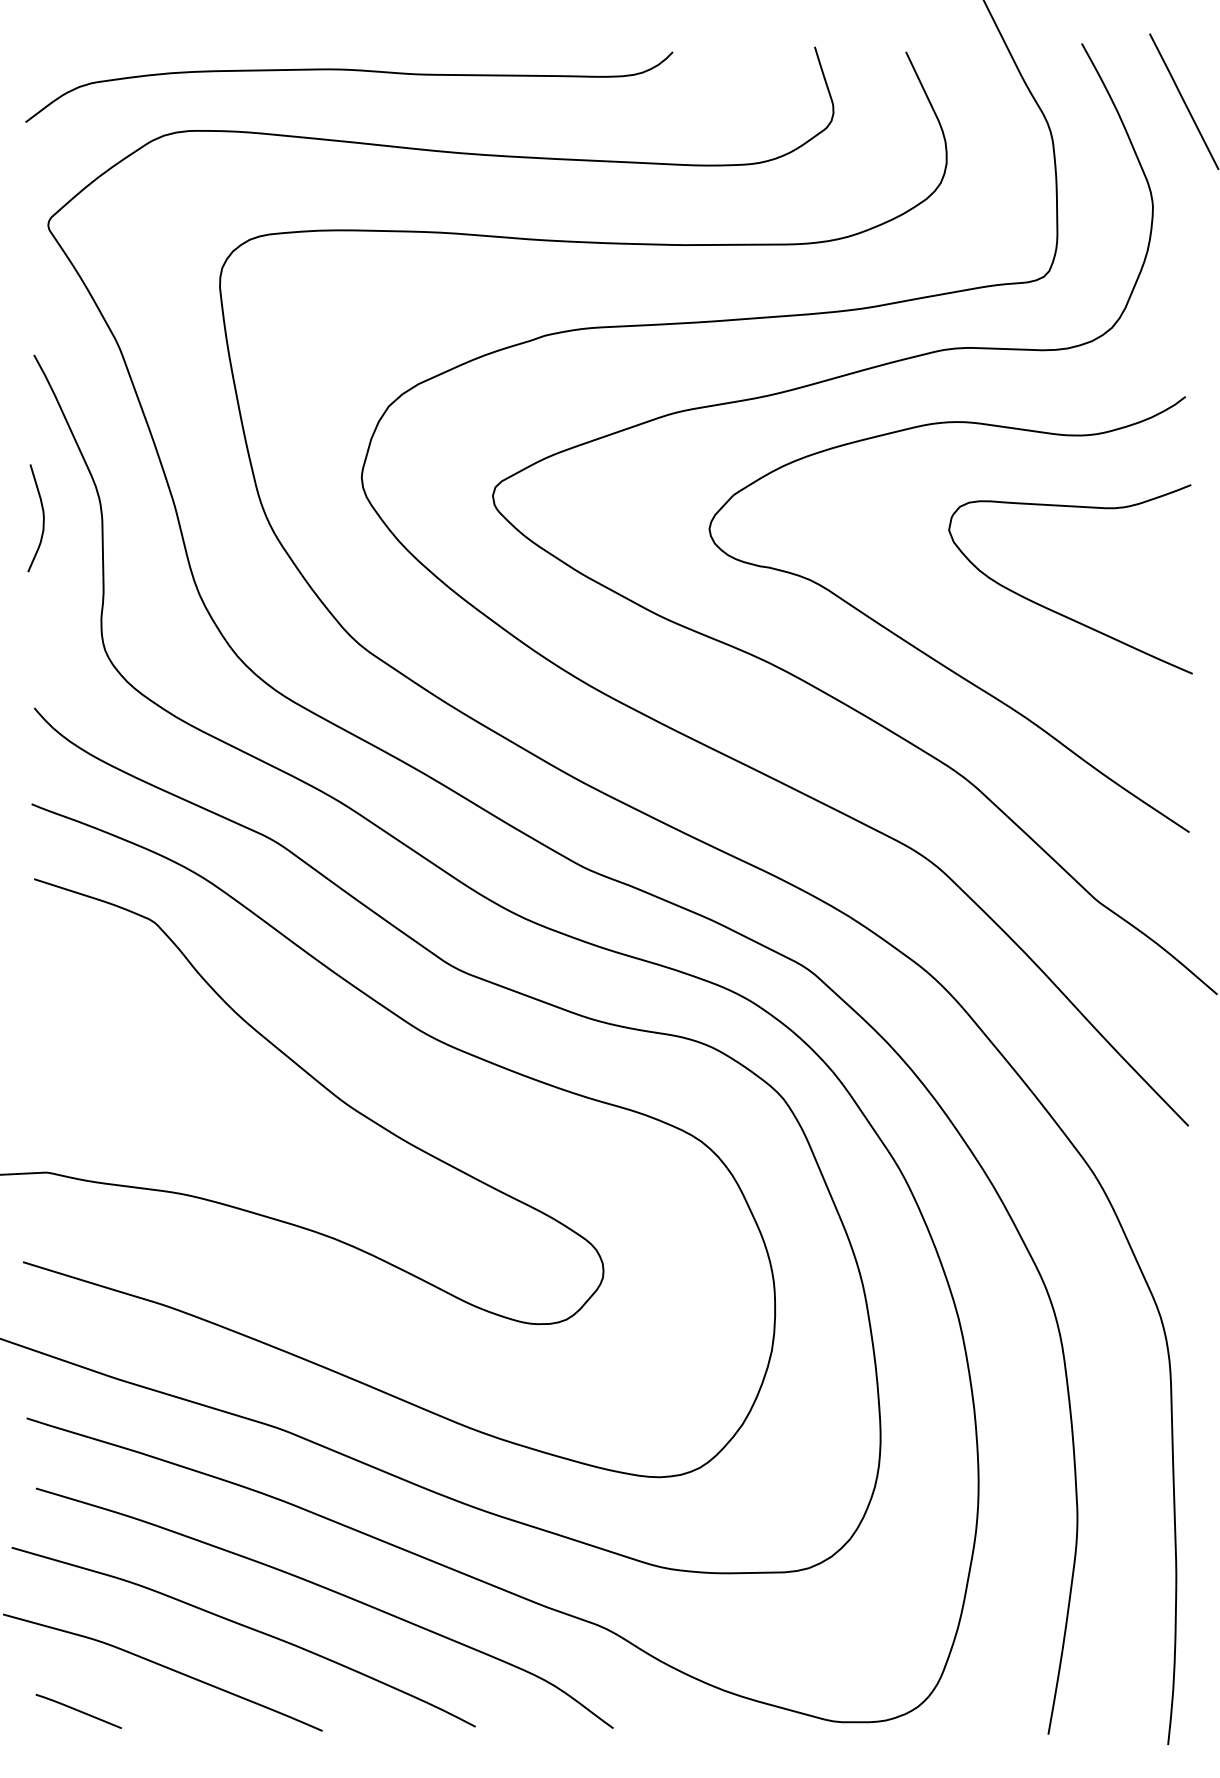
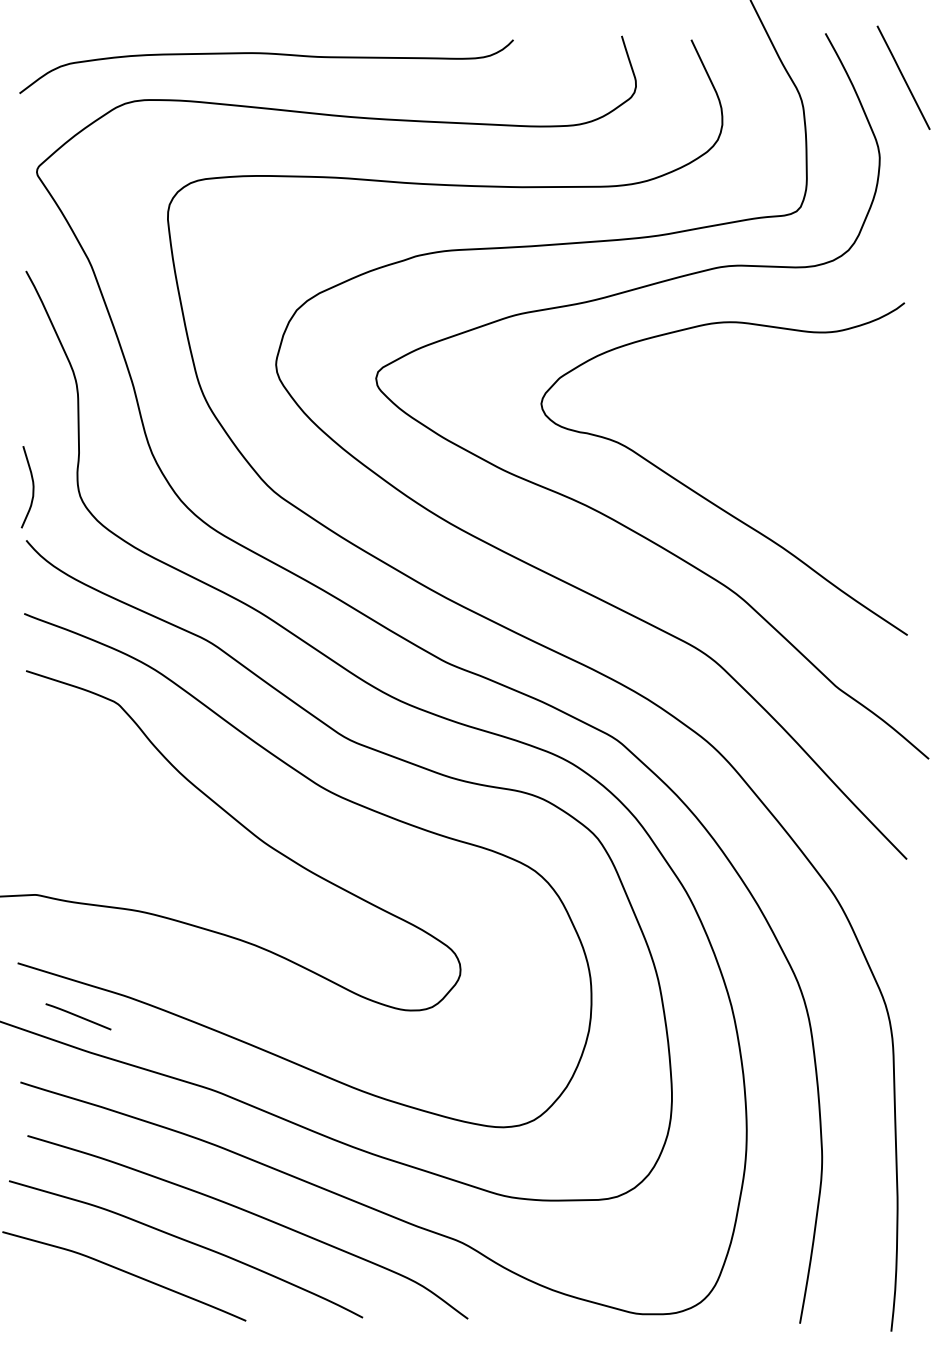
curve: (42, 515) -> (32, 485), moved
curve: (1054, 610) -> (804, 466), removed
line: (78, 1710) -> (78, 1016), moved

